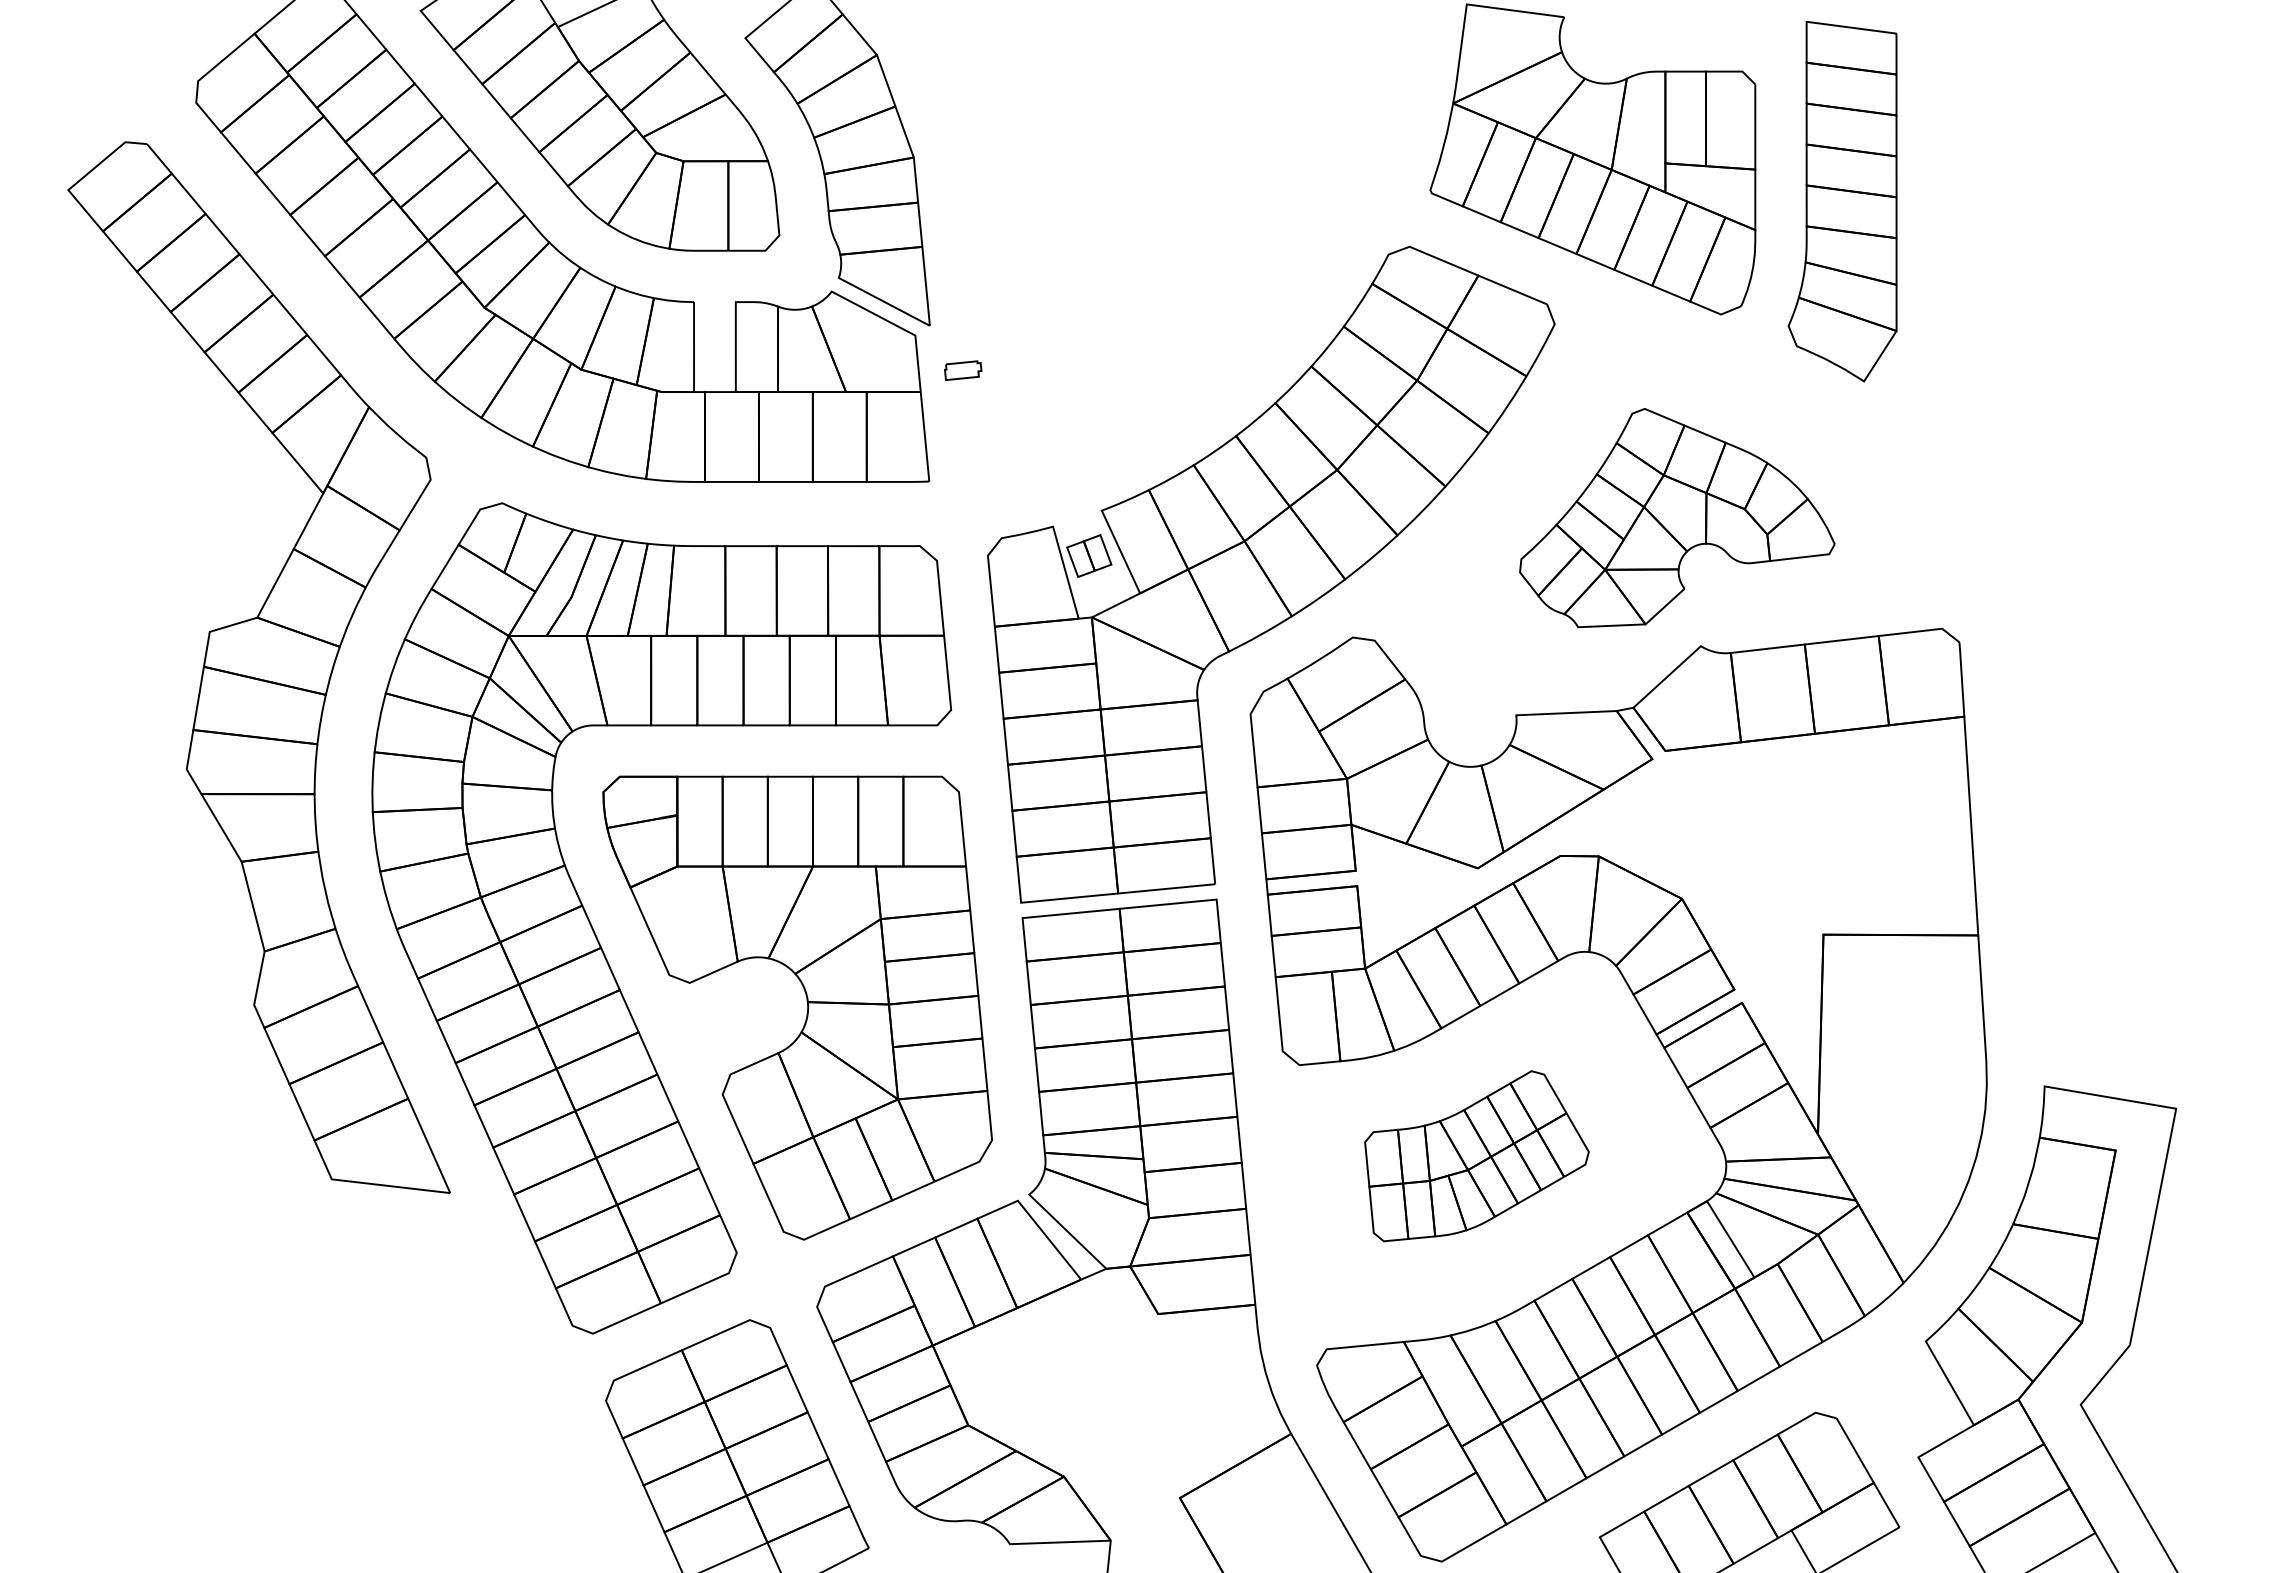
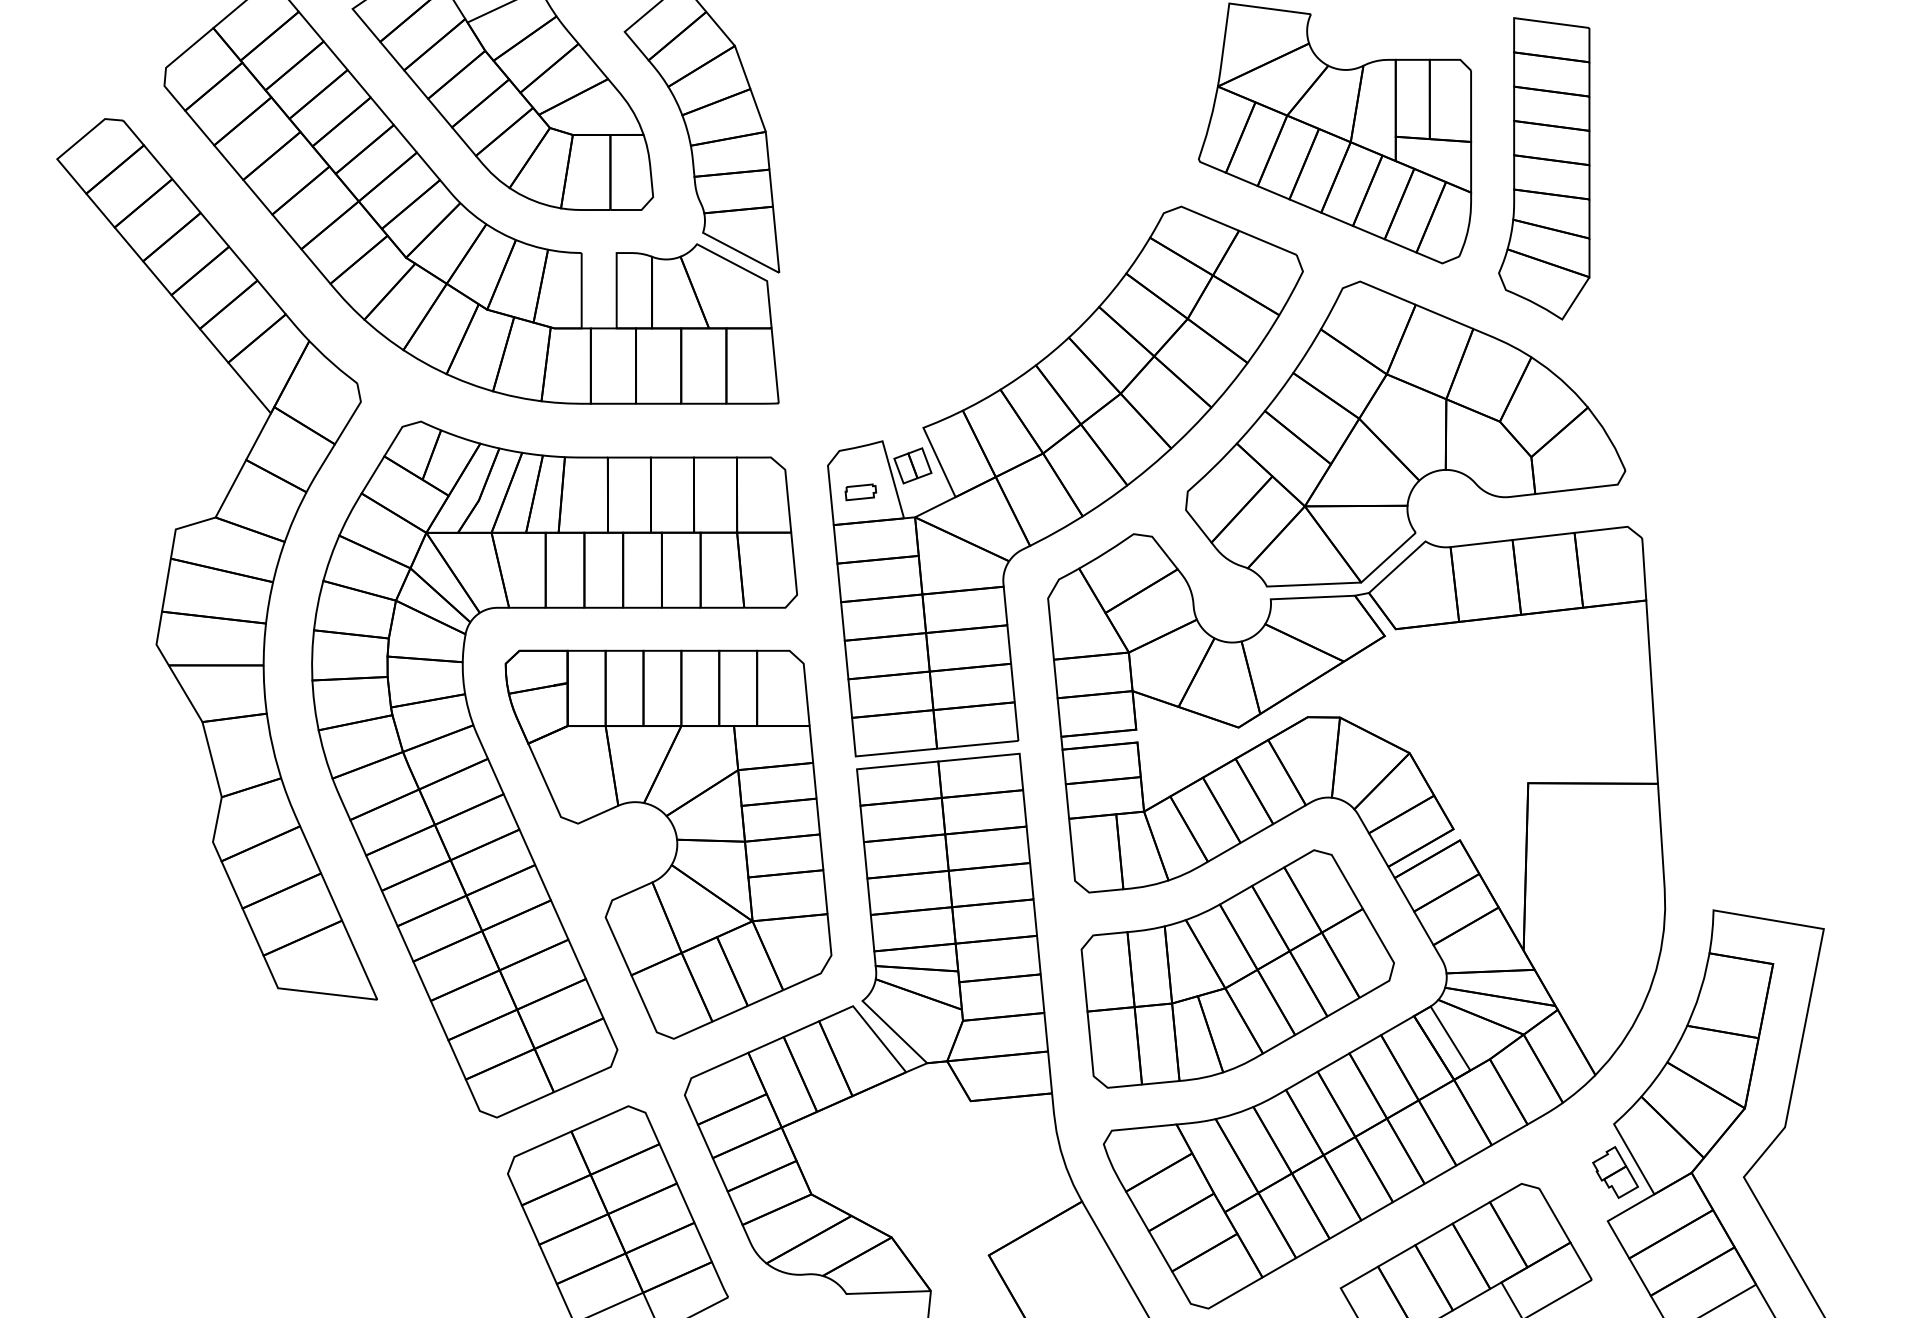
part: (963, 370) -> (861, 492), moved
part: (1677, 517) -> (1405, 433), size x1.67
part: (1476, 1155) -> (1237, 968), size x1.67
part: (1927, 1398) -> (1615, 1171), added

